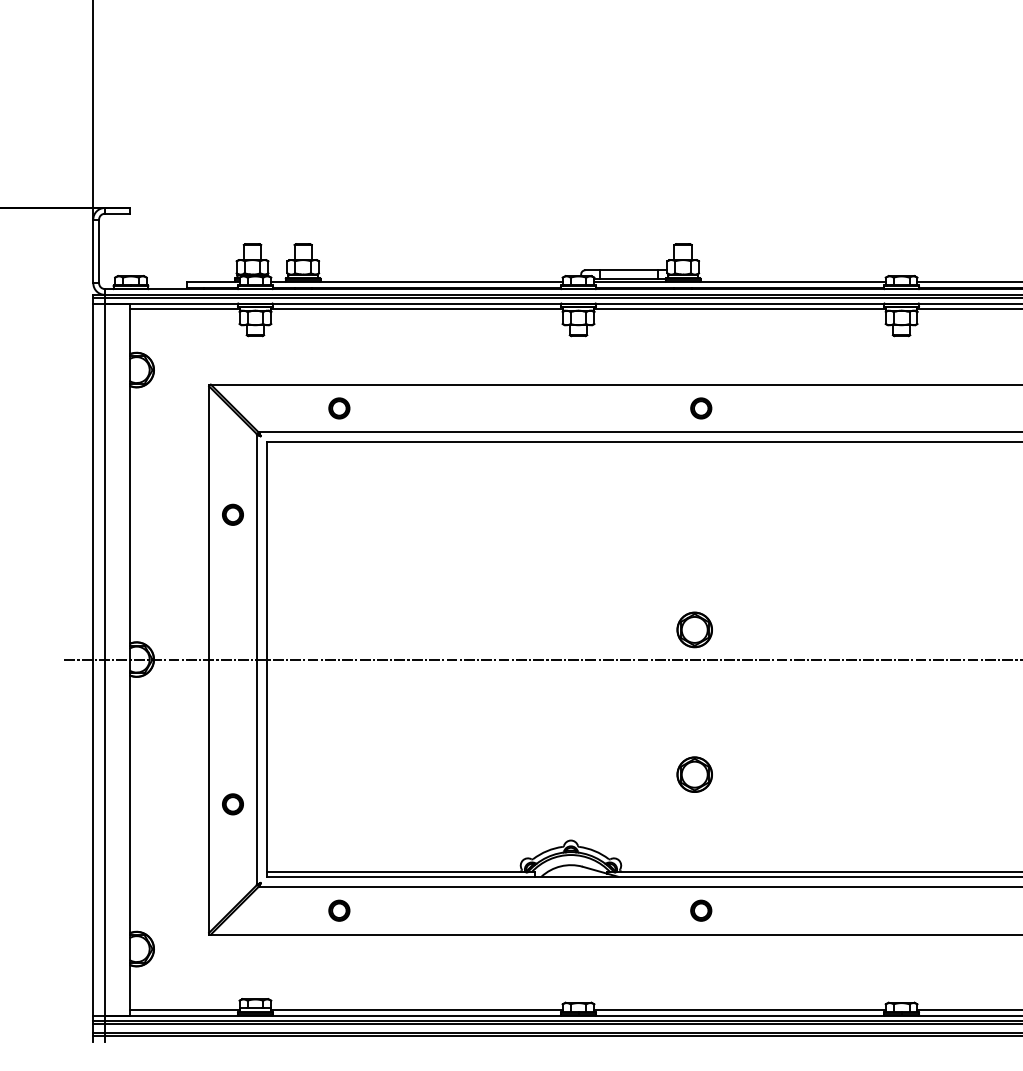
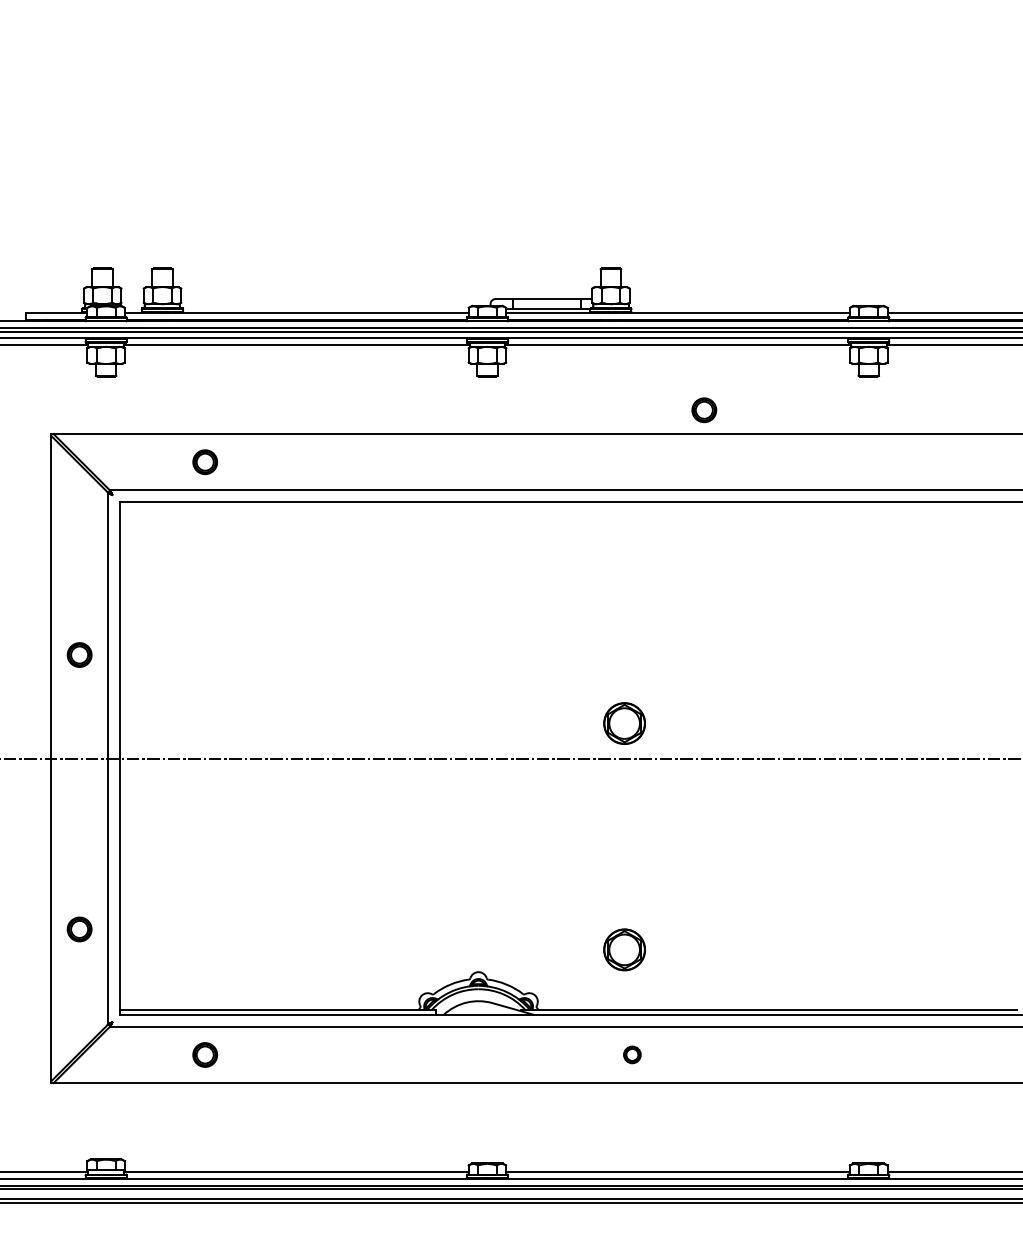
part: (701, 408) -> (704, 410), moved
part: (232, 514) -> (79, 654), moved
part: (694, 774) -> (624, 949), moved
part: (701, 910) -> (632, 1054), size x0.7

